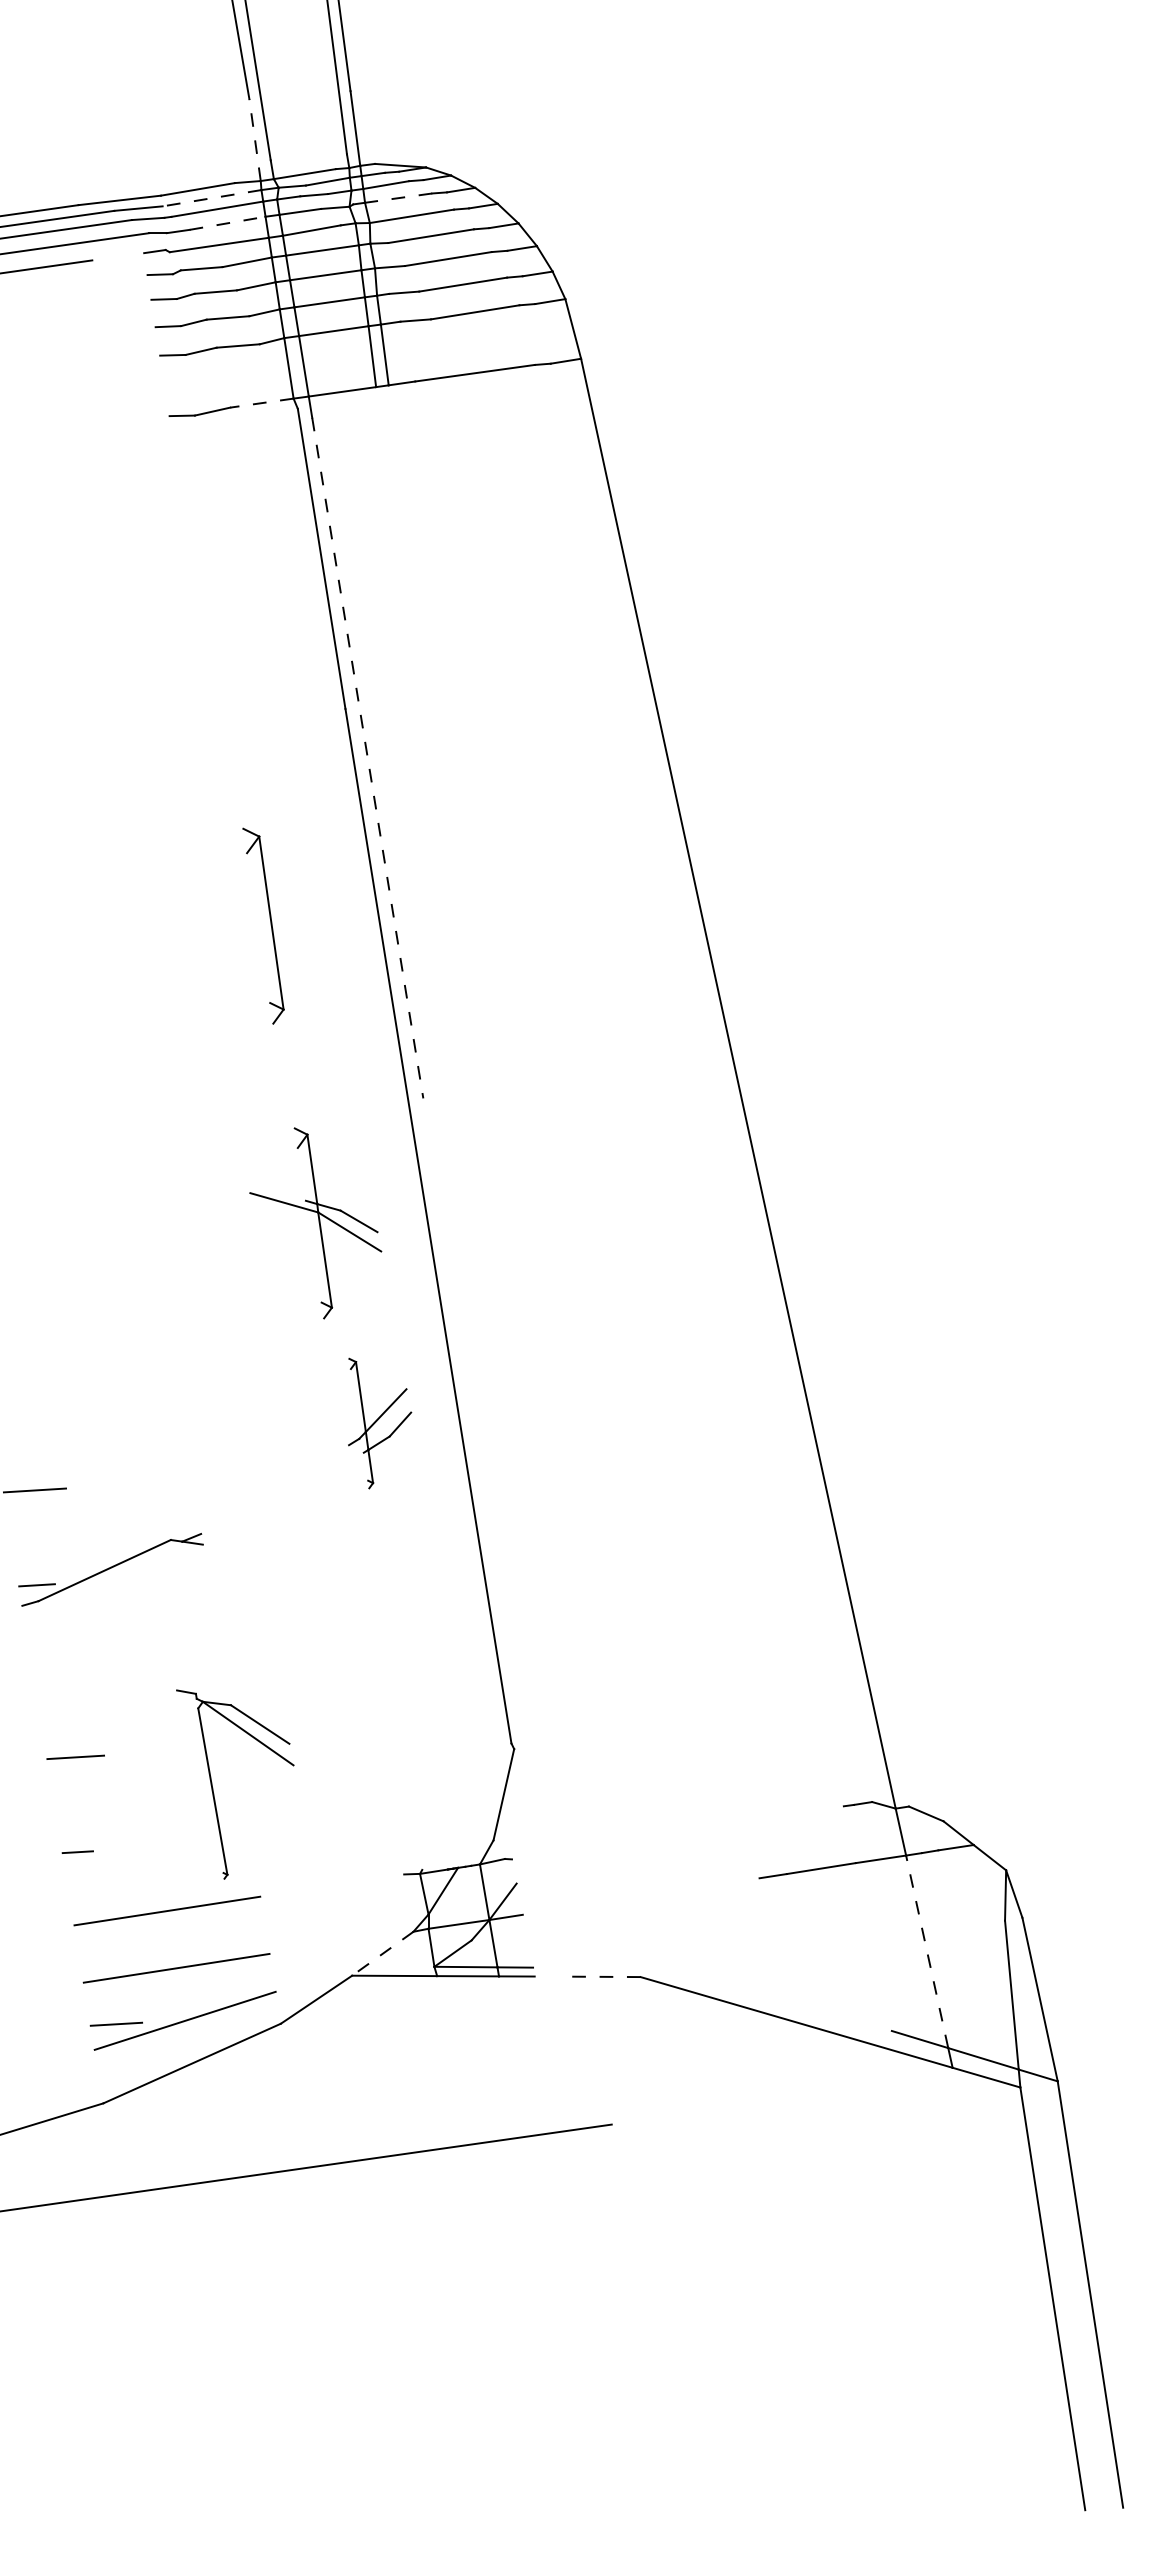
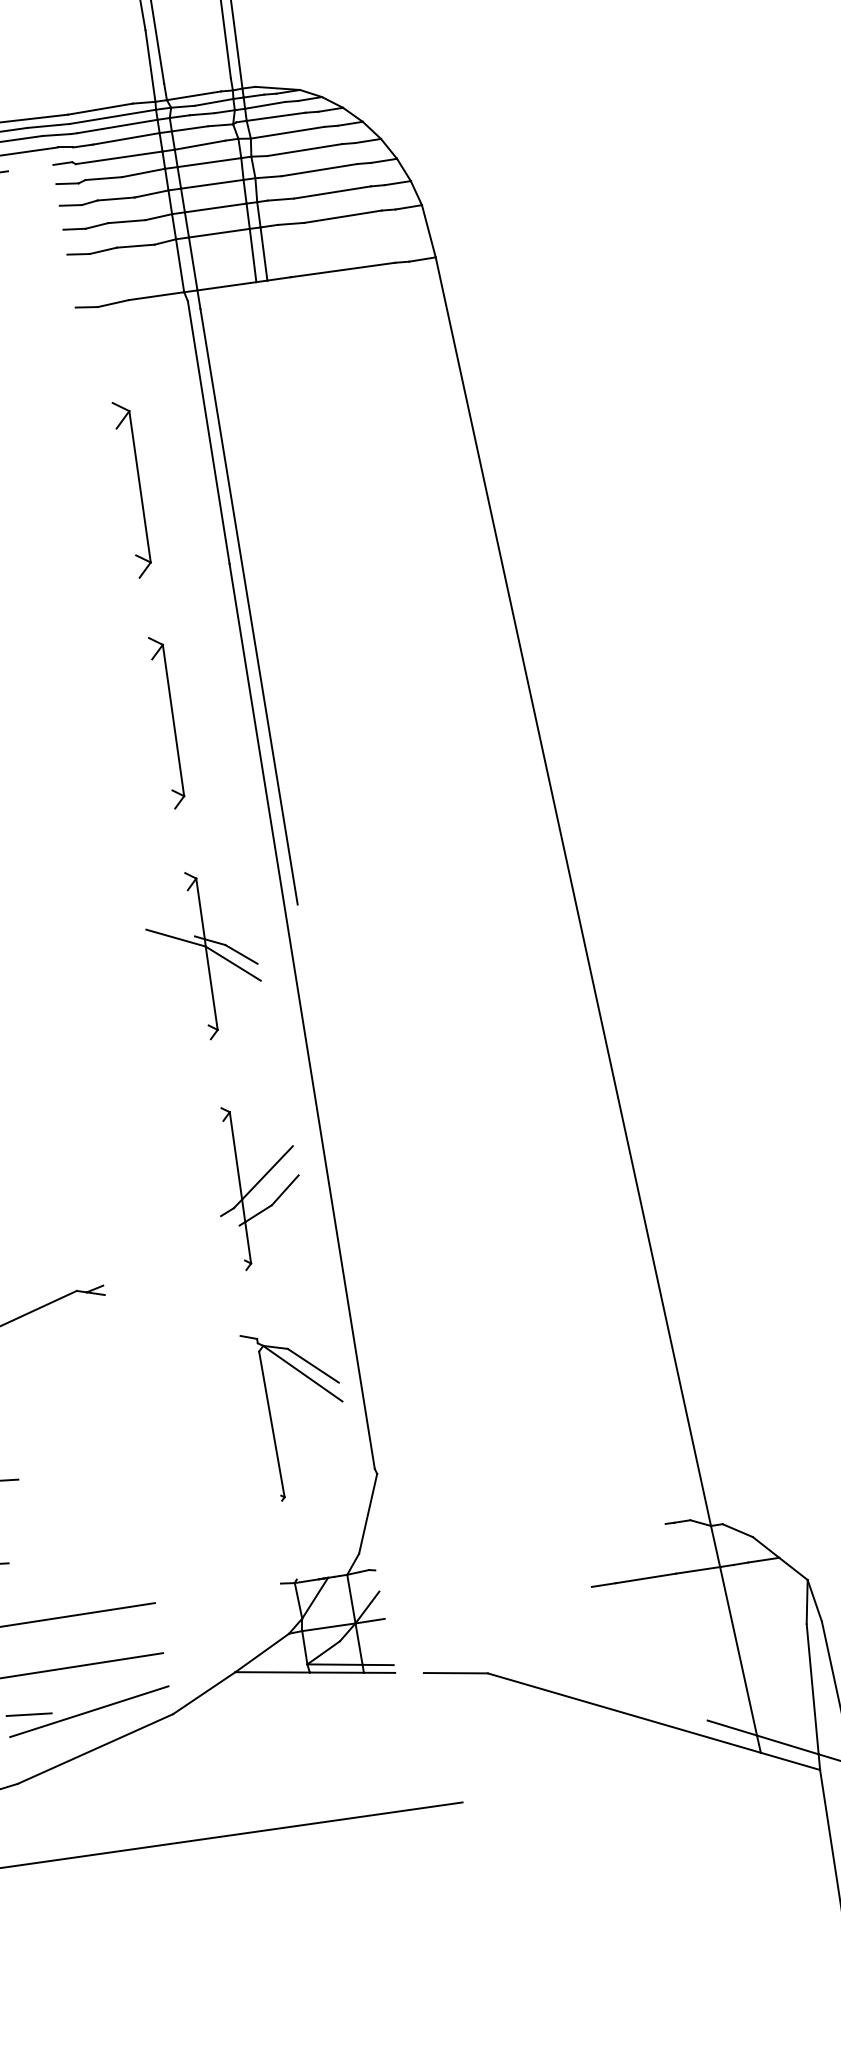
line: (255, 139) -> (150, 65), dashed -> solid
line: (211, 198) -> (112, 117), dashed -> solid
line: (398, 198) -> (275, 117), dashed -> solid
line: (227, 223) -> (126, 139), dashed -> solid
line: (261, 403) -> (156, 296), dashed -> solid
part: (242, 624) -> (139, 489), added
line: (367, 758) -> (248, 607), dashed -> solid
part: (270, 925) -> (172, 722), moved
part: (315, 1223) -> (203, 956), moved
part: (379, 1423) -> (259, 1189), size x1.43
part: (213, 1788) -> (272, 1421), moved
line: (927, 1951) -> (738, 1651), dashed -> solid
line: (382, 1953) -> (261, 1652), dashed -> solid
line: (604, 1976) -> (456, 1672), dashed -> solid

